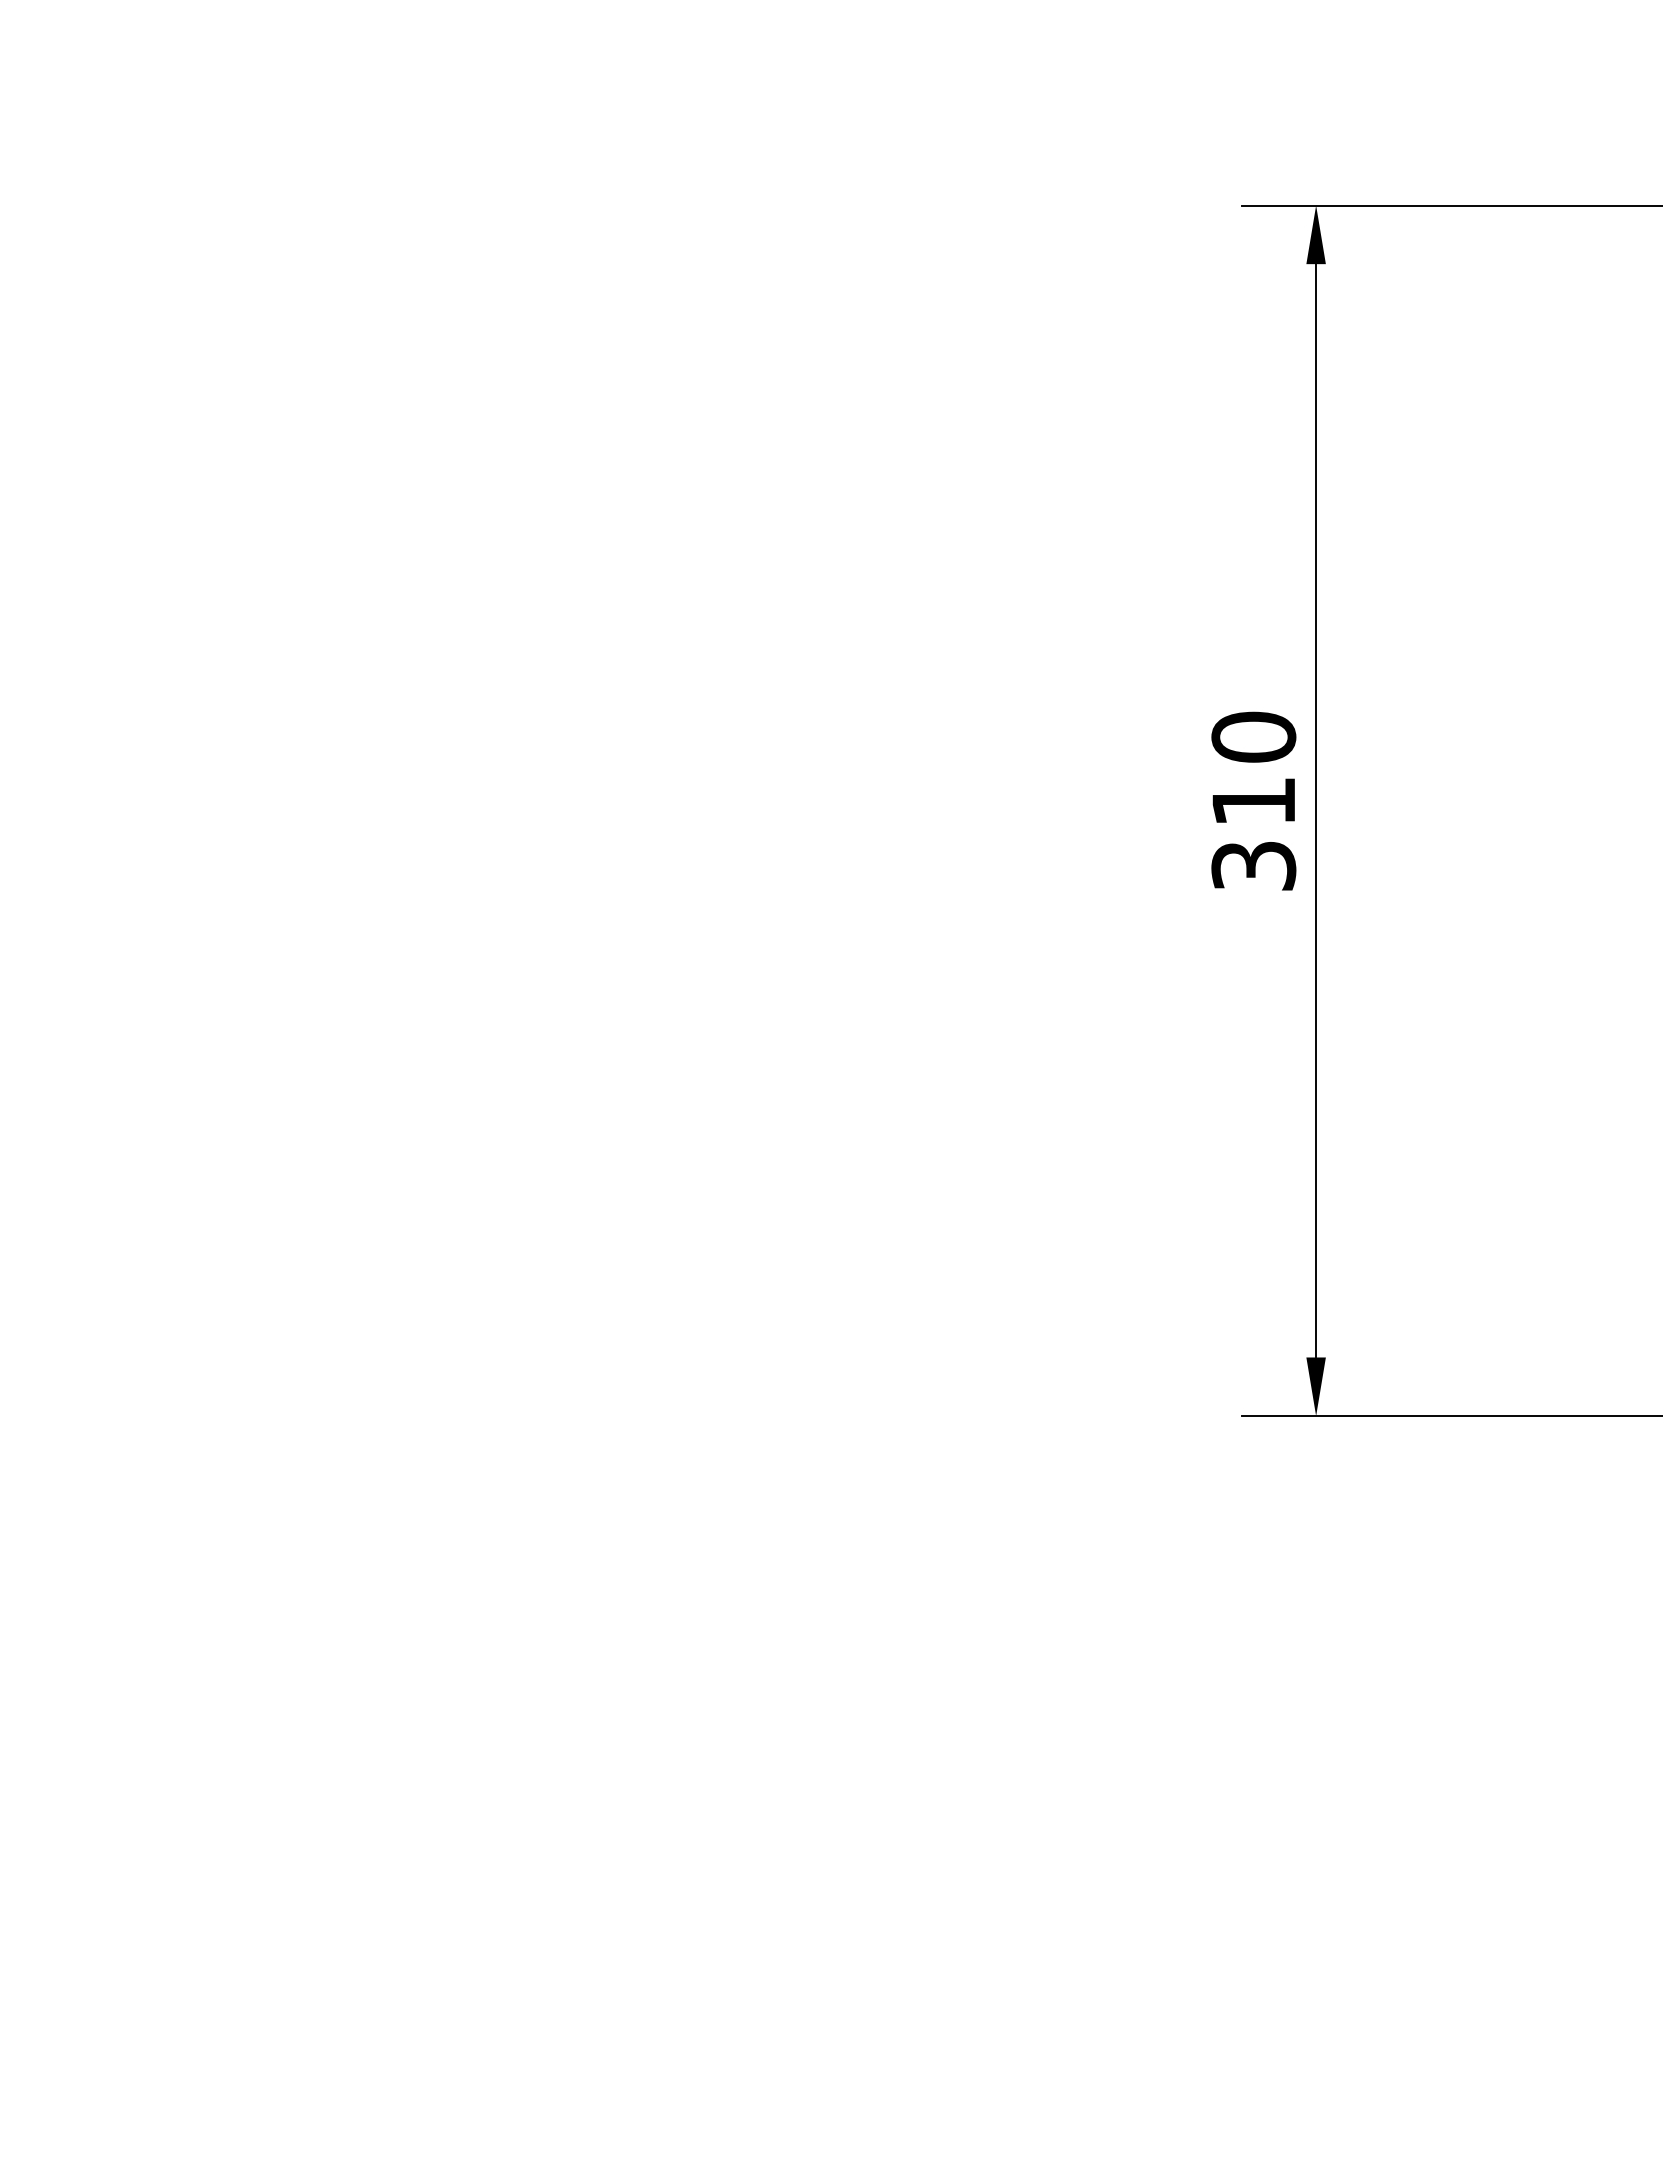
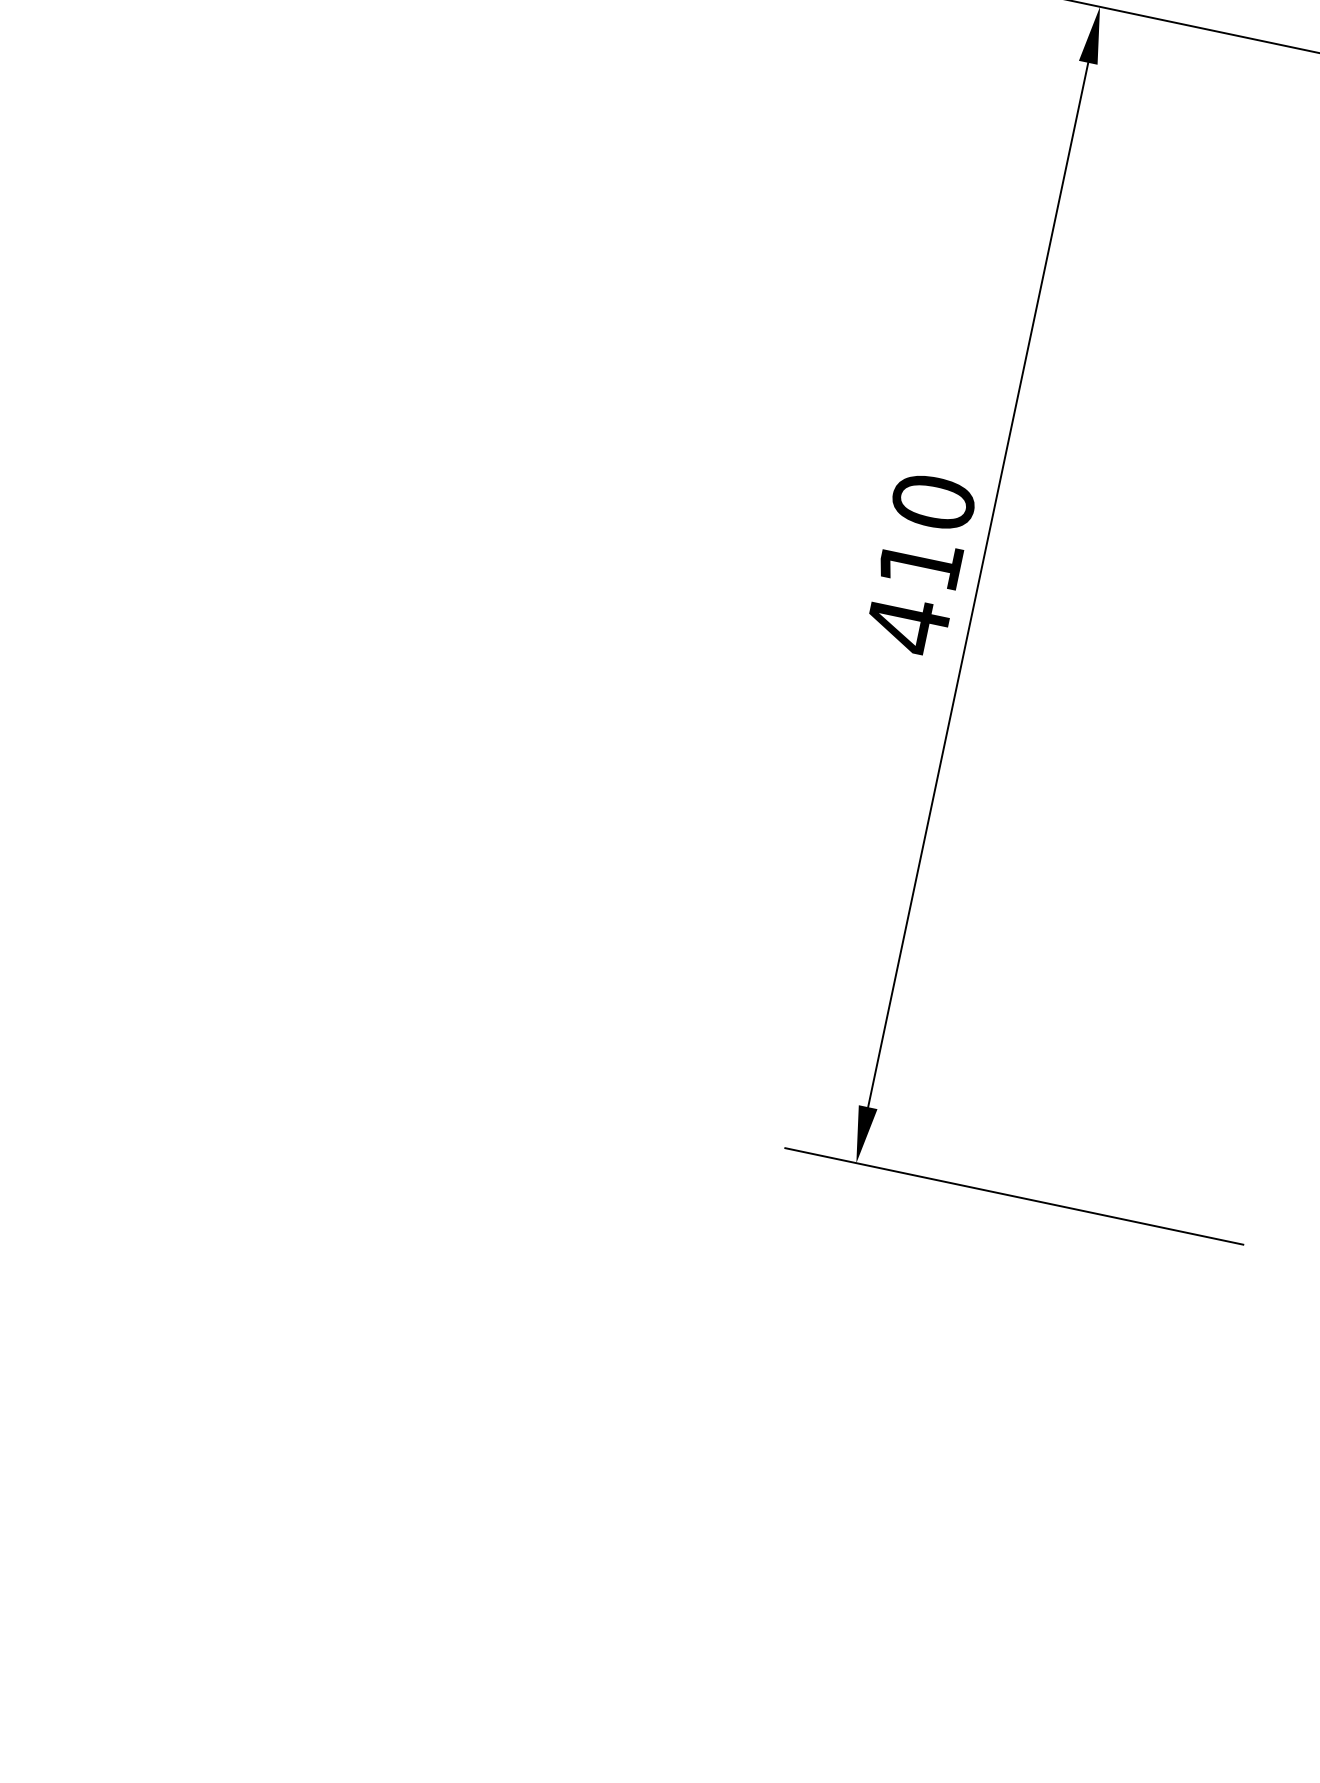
text: (1253, 866) -> (907, 625), 310 -> 410

